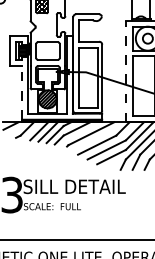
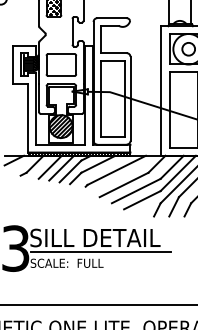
line: (126, 71) -> (161, 91), dashed -> solid
line: (22, 92) -> (28, 117), dashed -> solid
line: (78, 198) -> (100, 252), added

